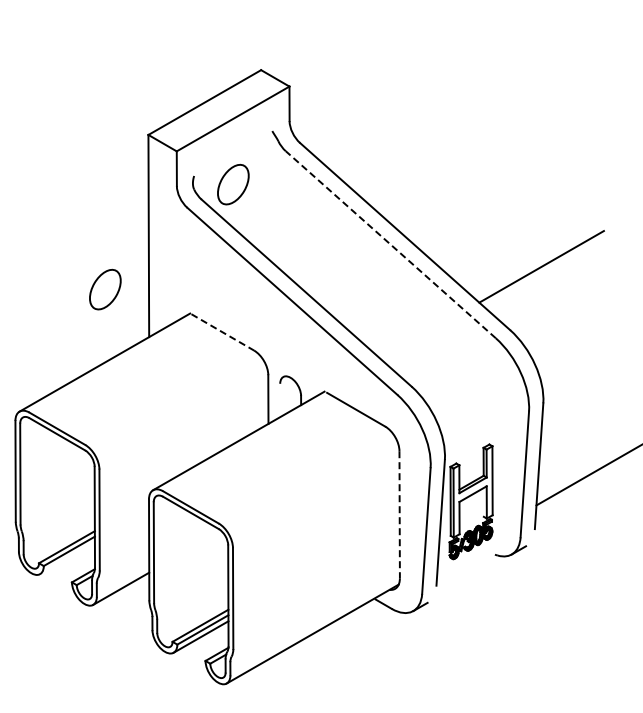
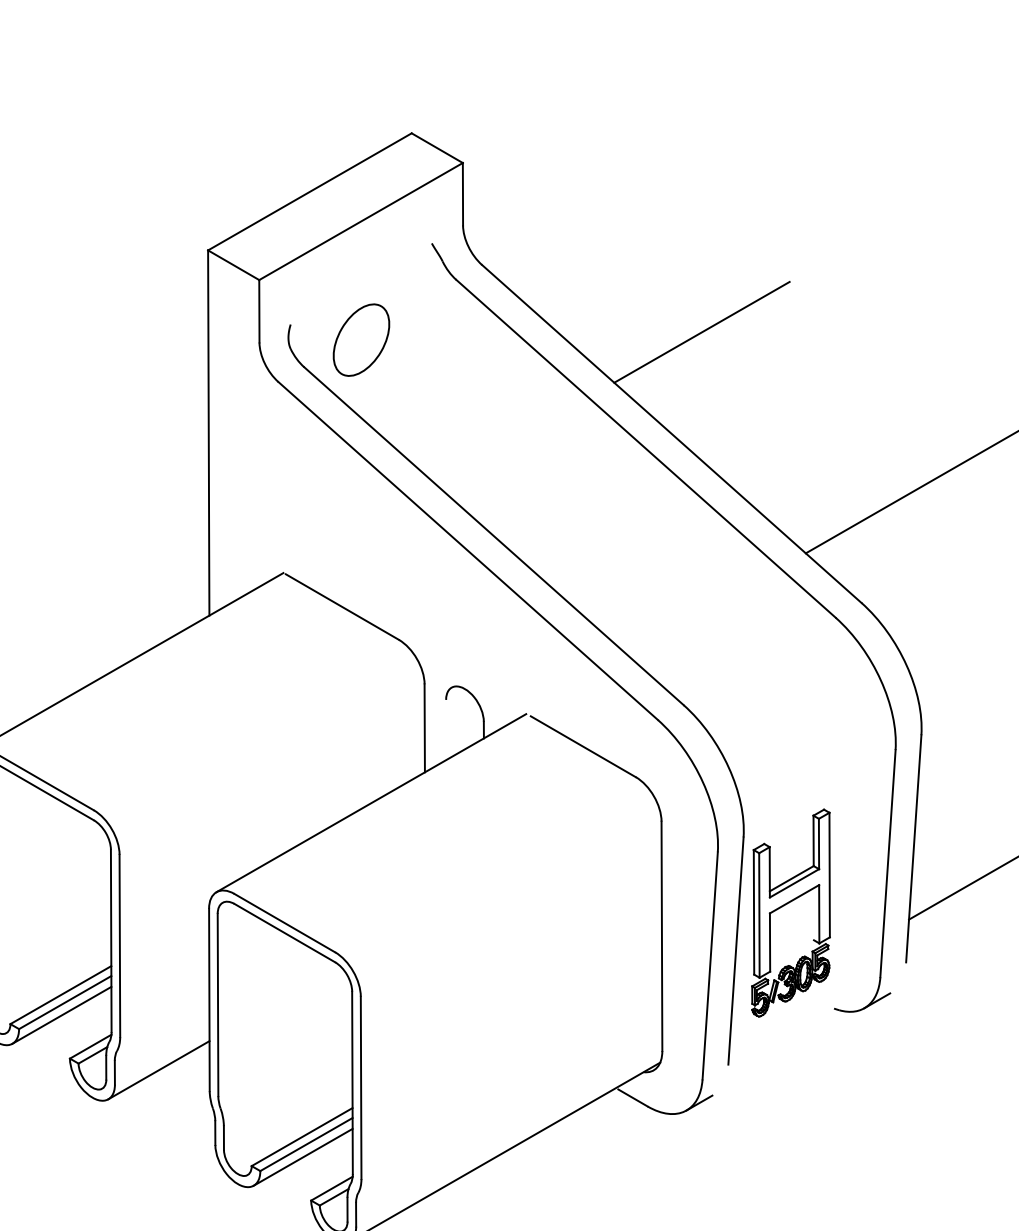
line: (421, 180) -> (701, 332), added
line: (390, 244) -> (645, 448), dashed -> solid
part: (105, 289) -> (130, 529), removed
line: (223, 332) -> (343, 607), dashed -> solid
line: (399, 514) -> (661, 936), dashed -> solid
line: (67, 558) -> (61, 1015), added

